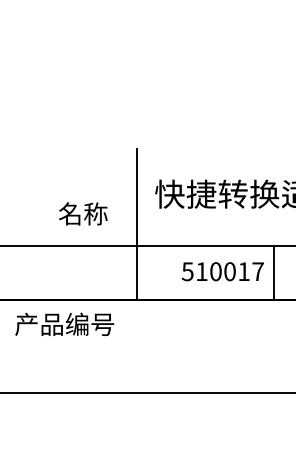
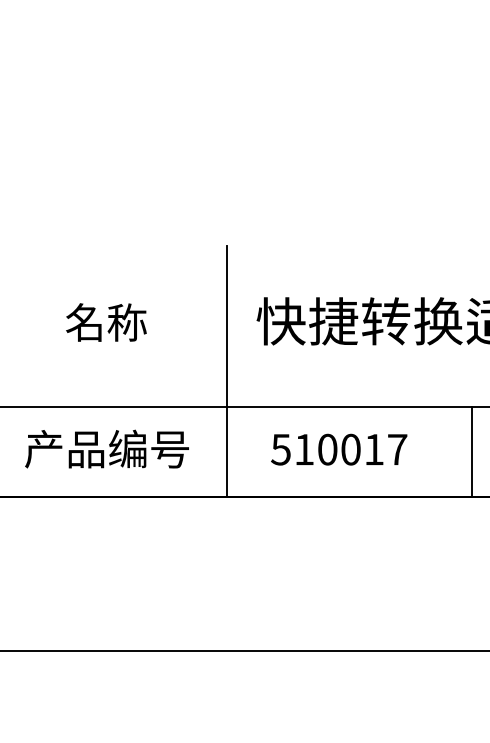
text: (83, 213) -> (106, 321), moved
text: (222, 271) -> (338, 449), moved
line: (274, 273) -> (472, 452), moved
text: (64, 323) -> (106, 447), moved

